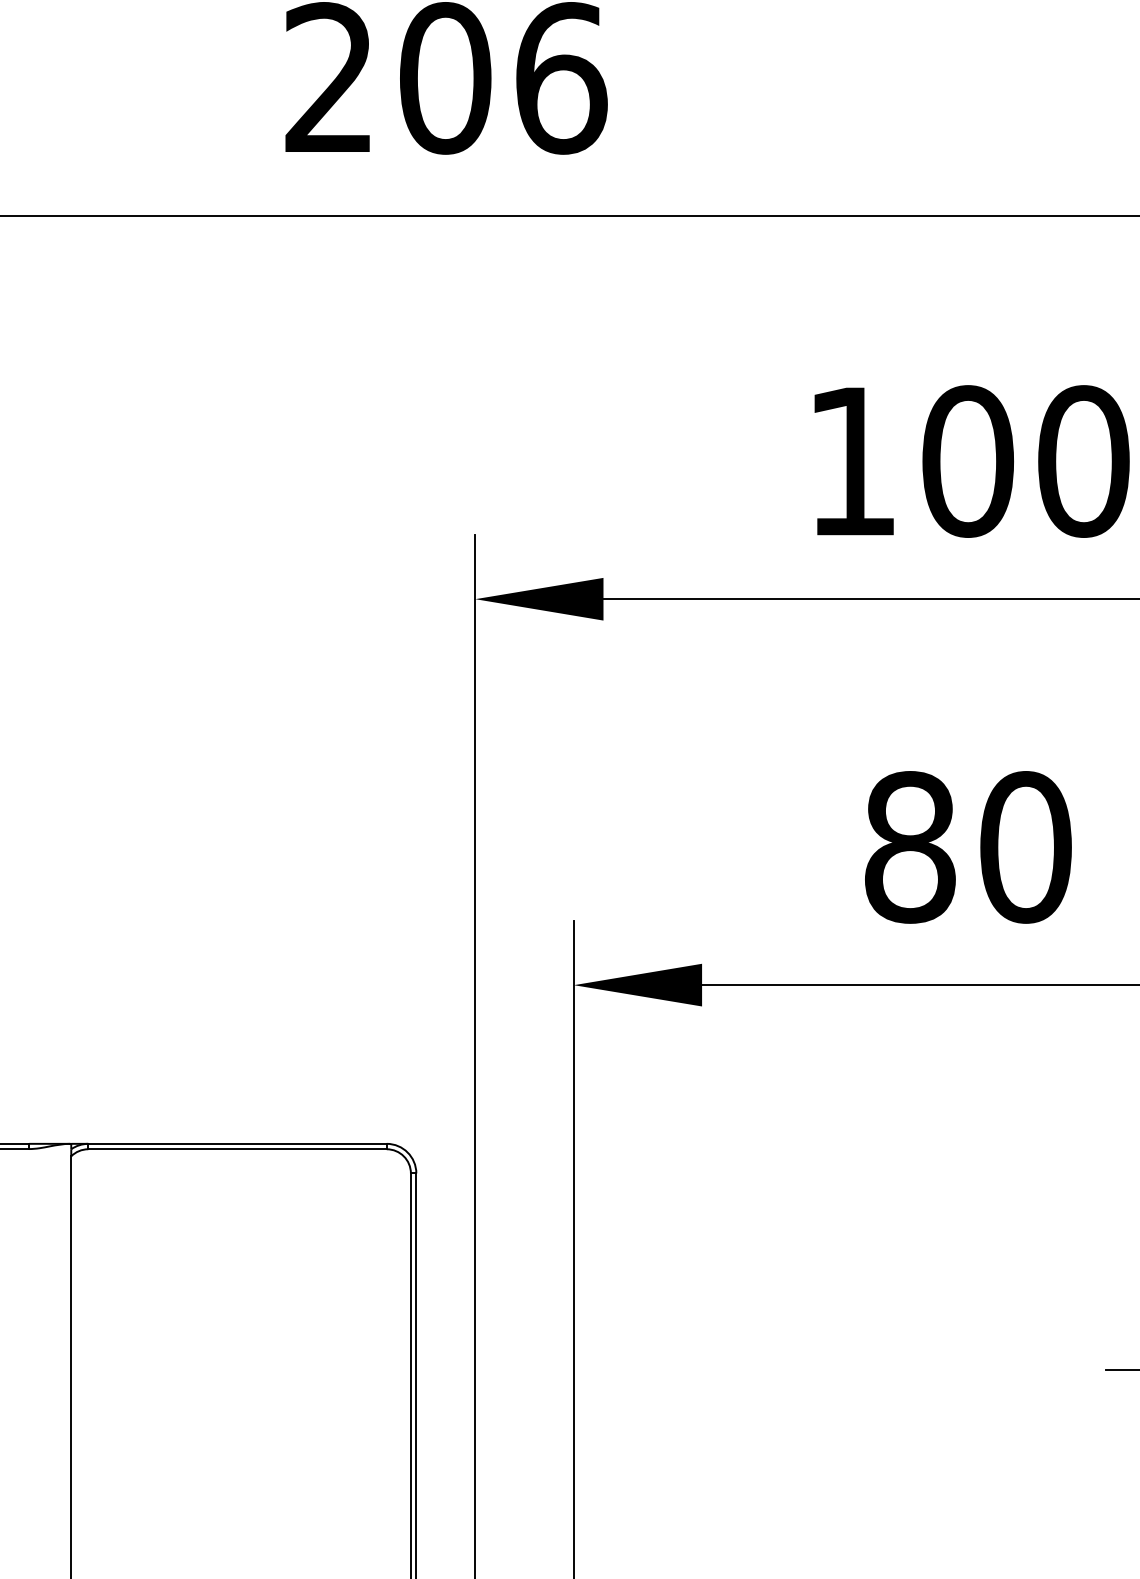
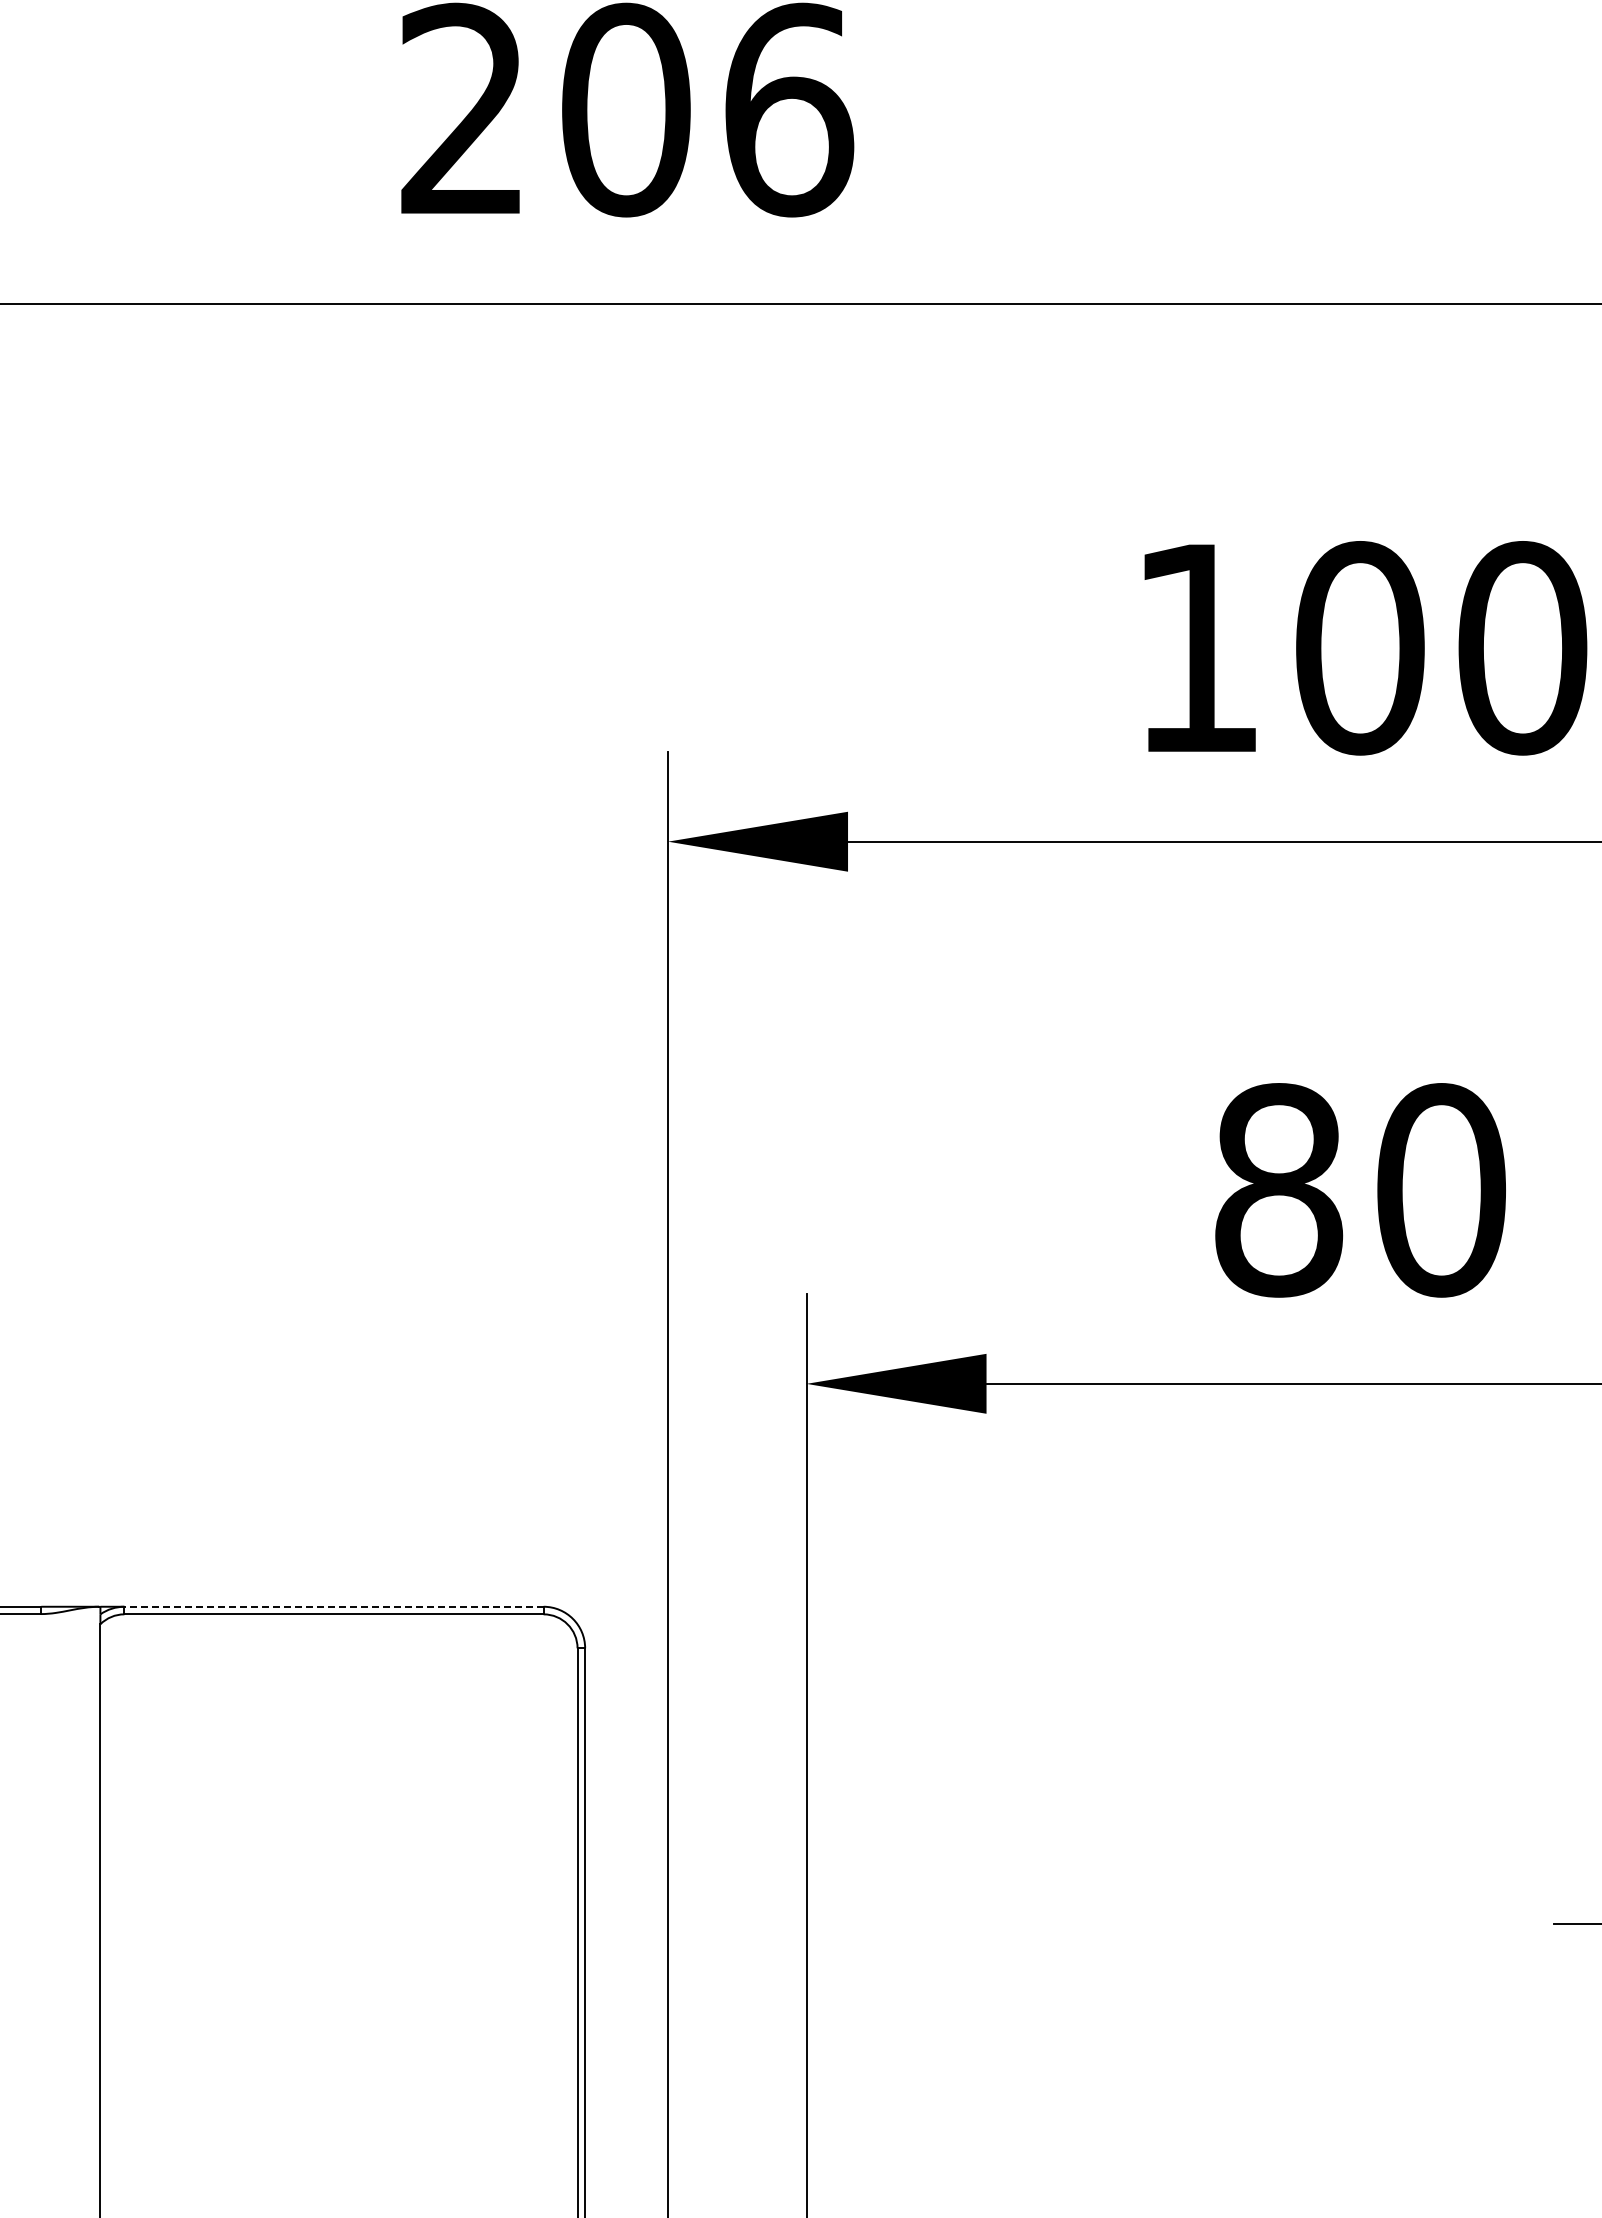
line: (237, 1143) -> (334, 1606), solid -> dashed

